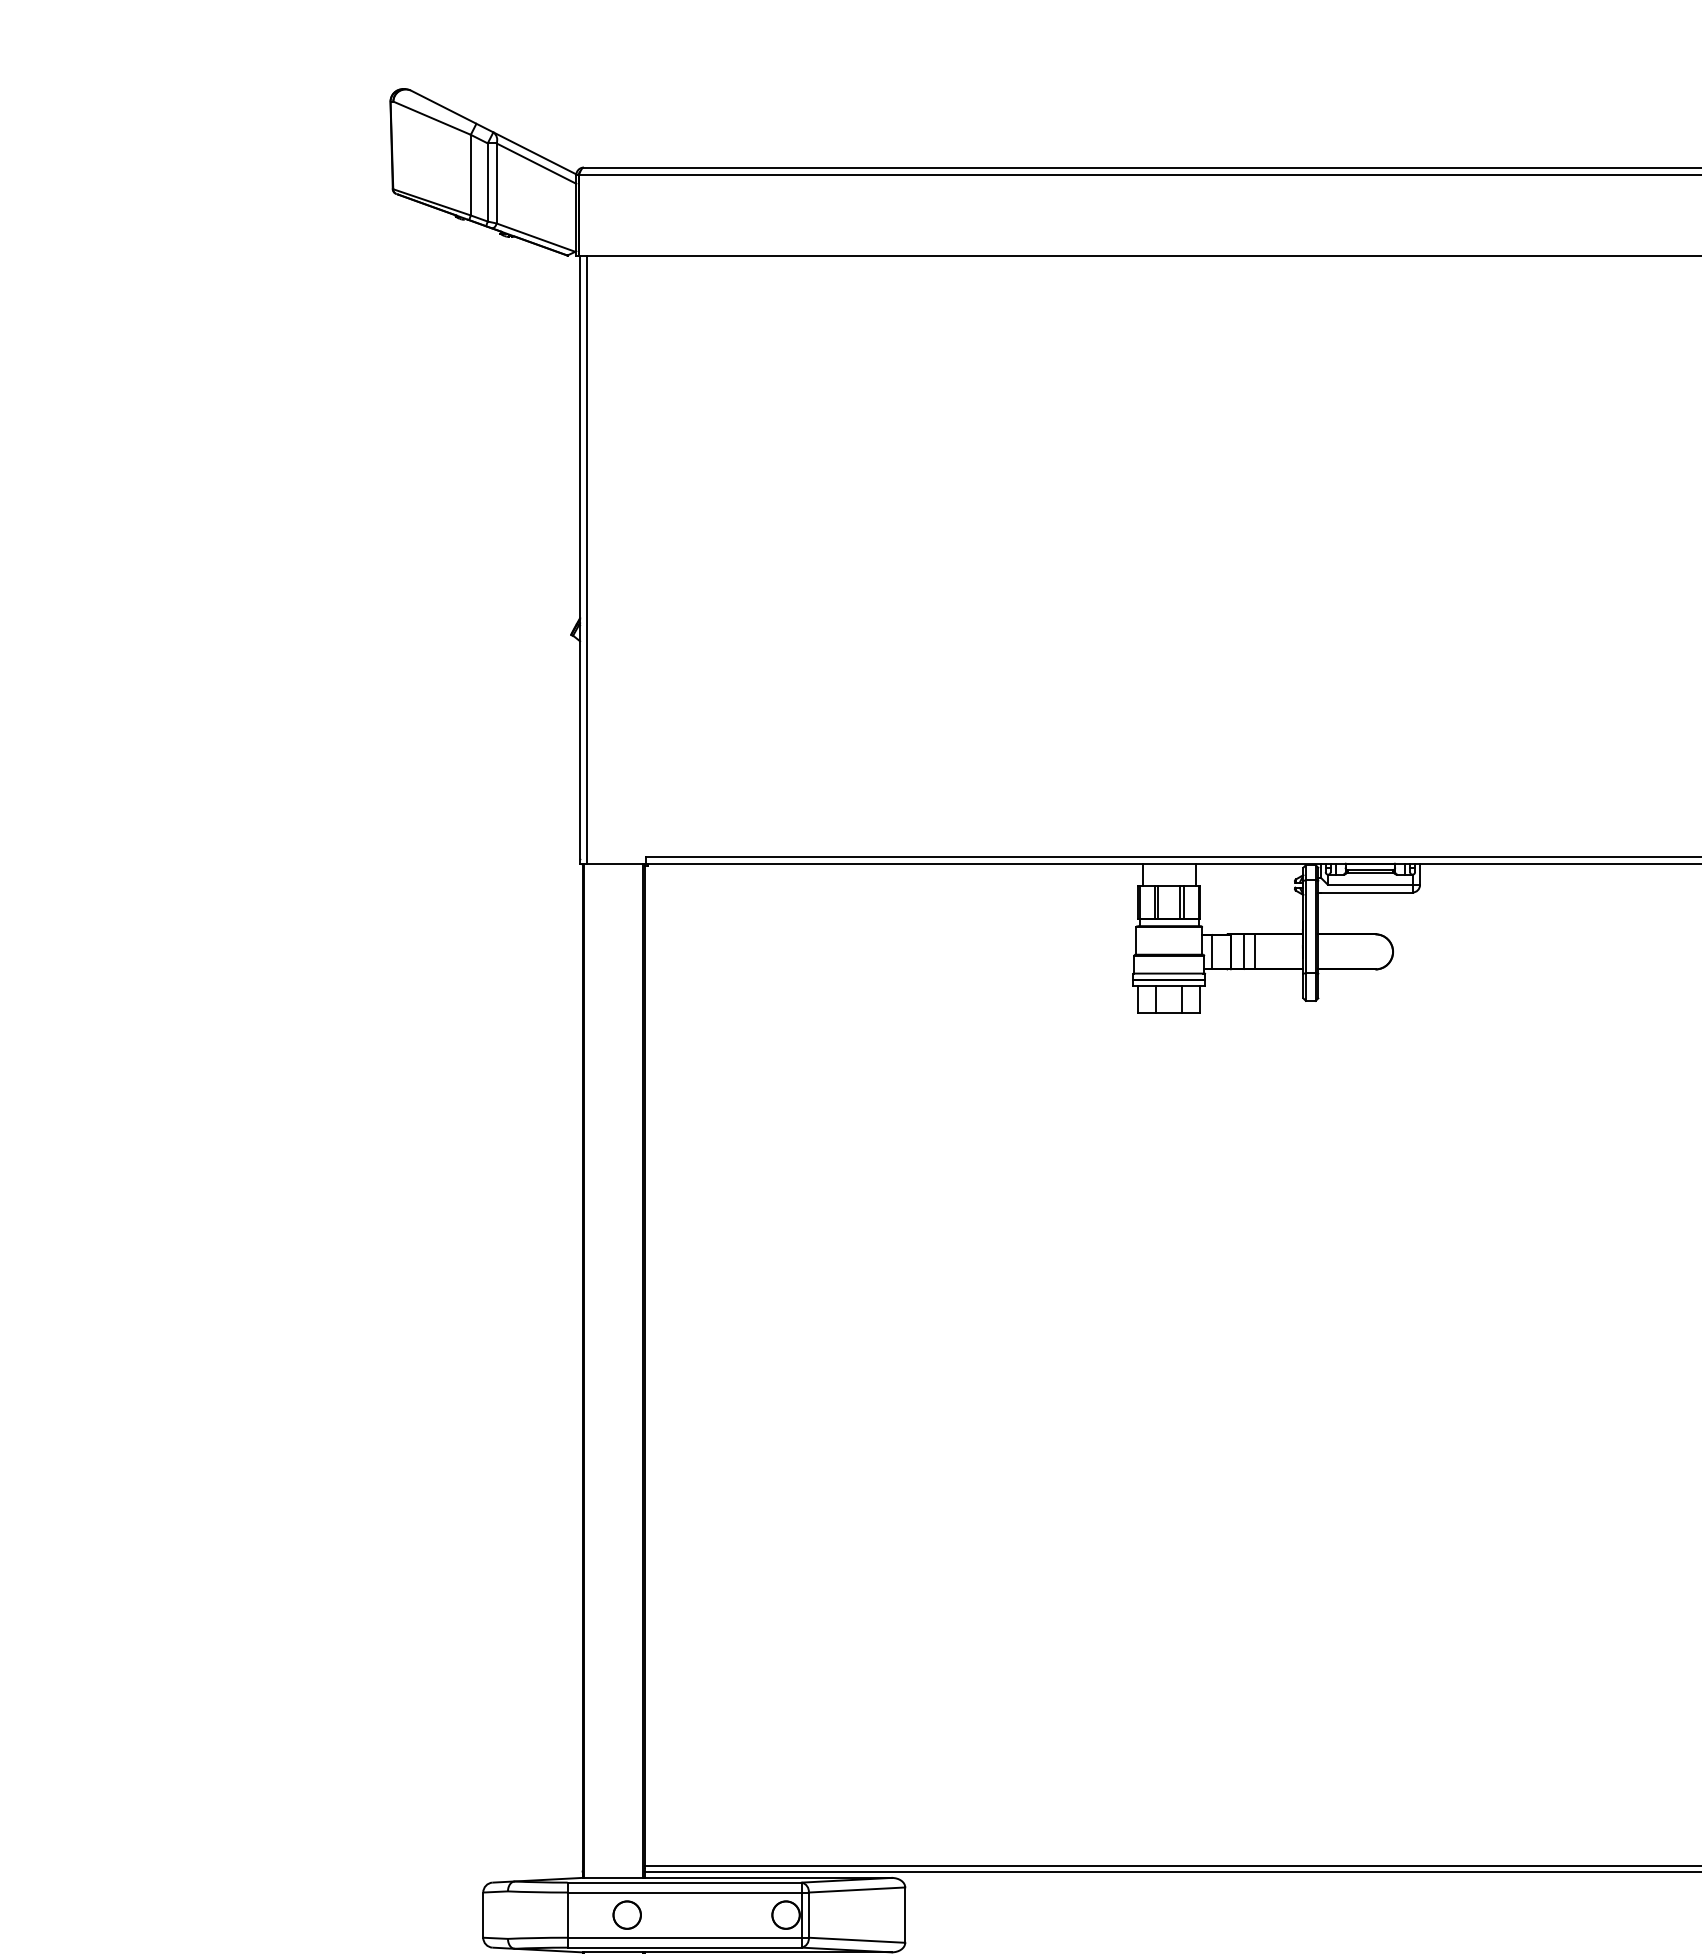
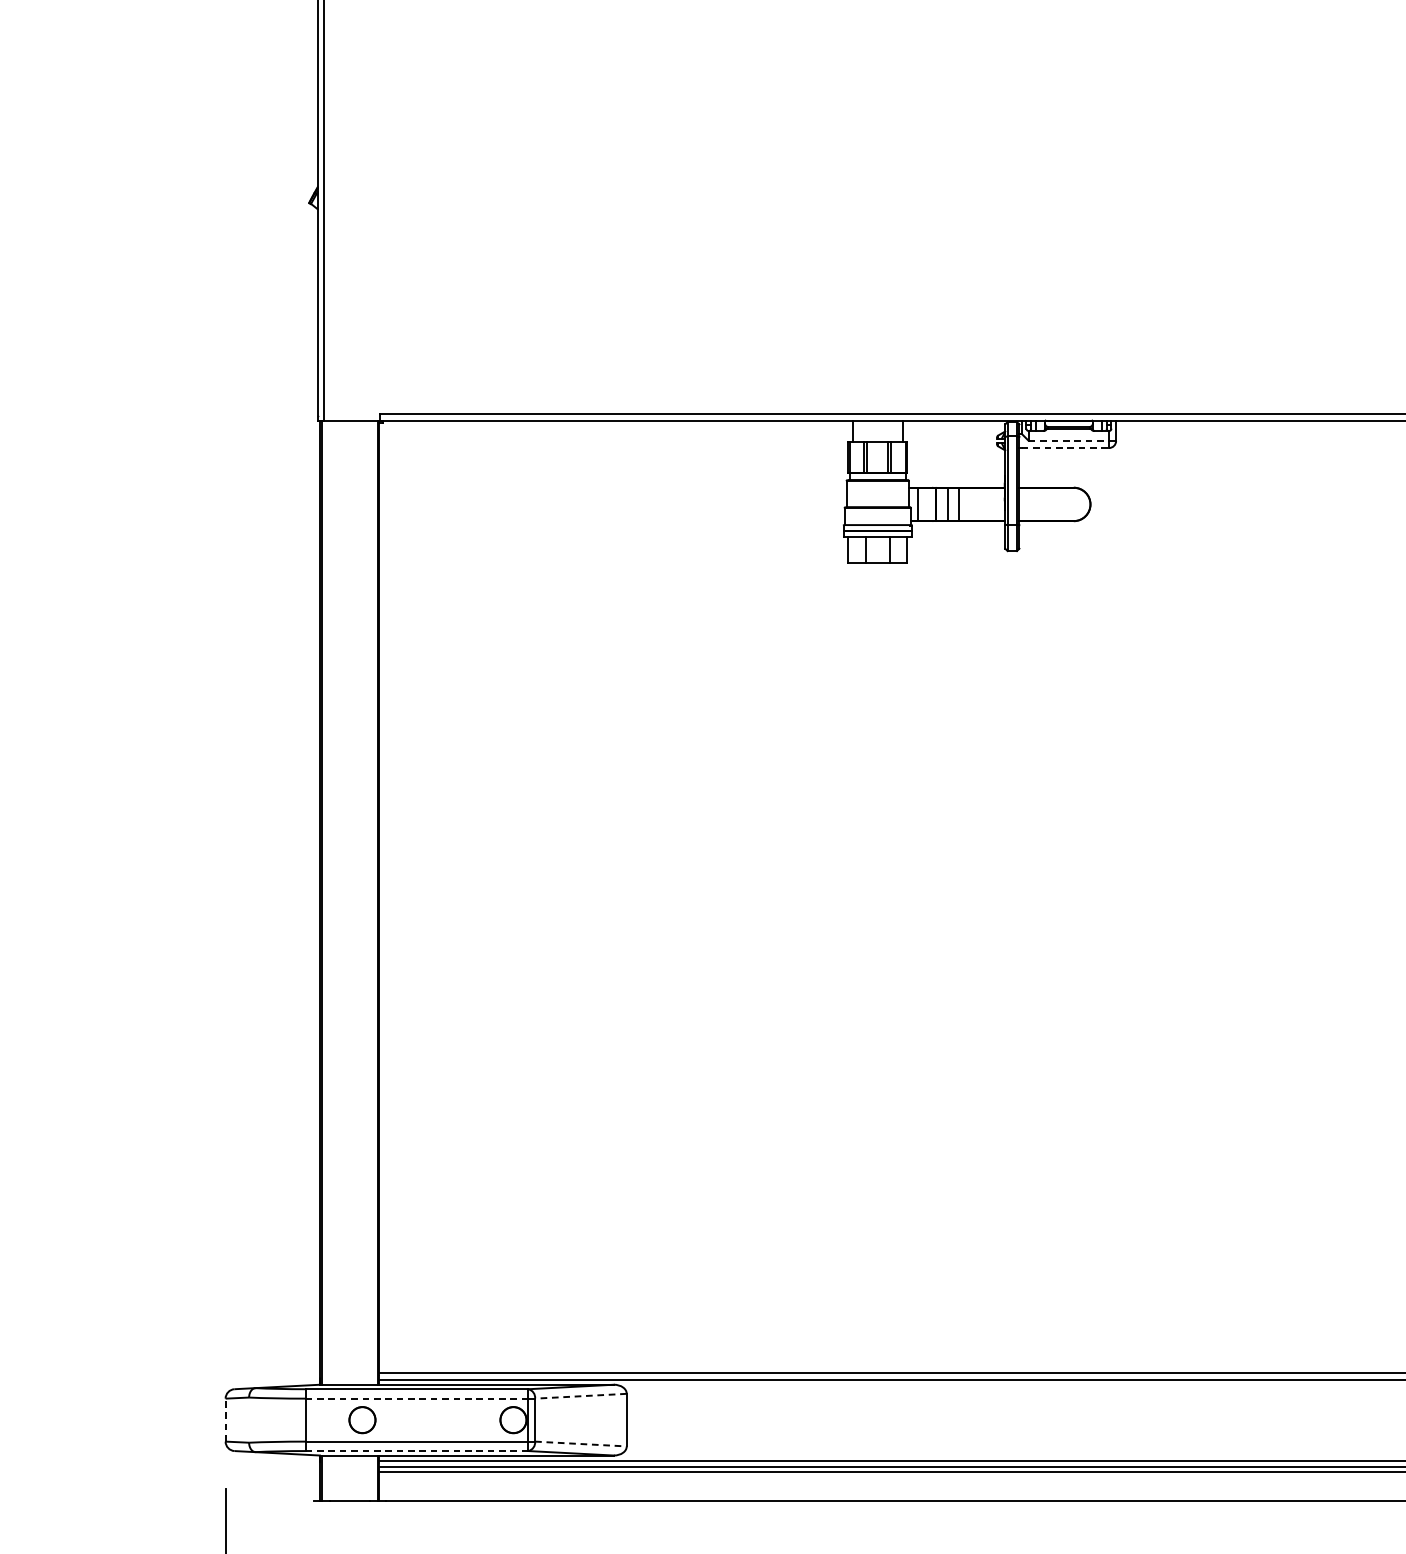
line: (1370, 885) -> (1069, 441), solid -> dashed
line: (1366, 892) -> (1065, 448), solid -> dashed
line: (856, 1890) -> (580, 1396), solid -> dashed
line: (684, 1892) -> (416, 1398), solid -> dashed
line: (483, 1915) -> (225, 1420), solid -> dashed
line: (857, 1940) -> (581, 1444), solid -> dashed
line: (684, 1947) -> (416, 1450), solid -> dashed

